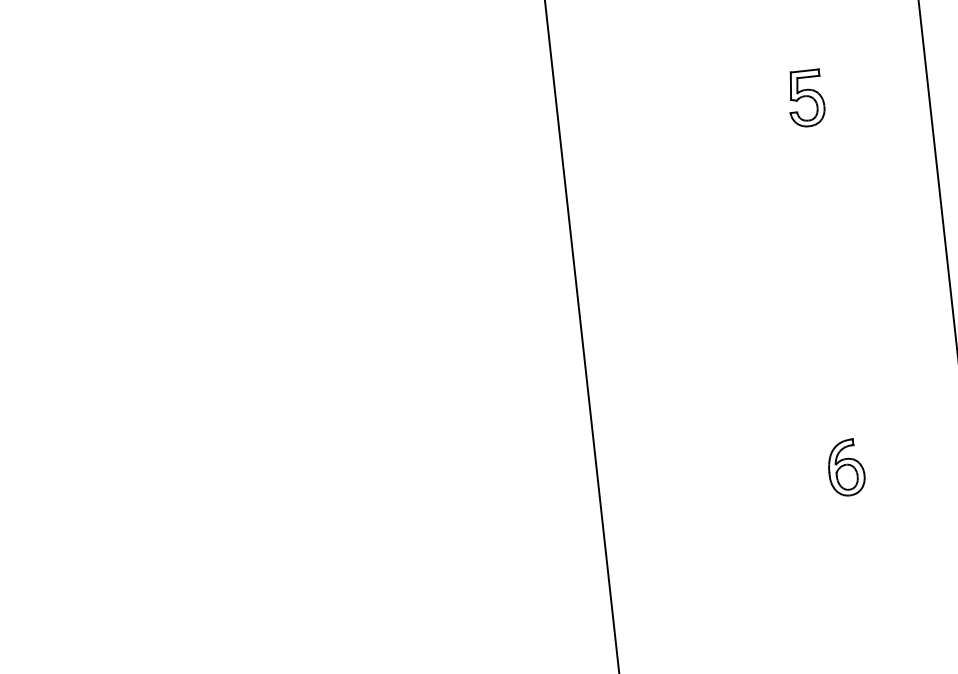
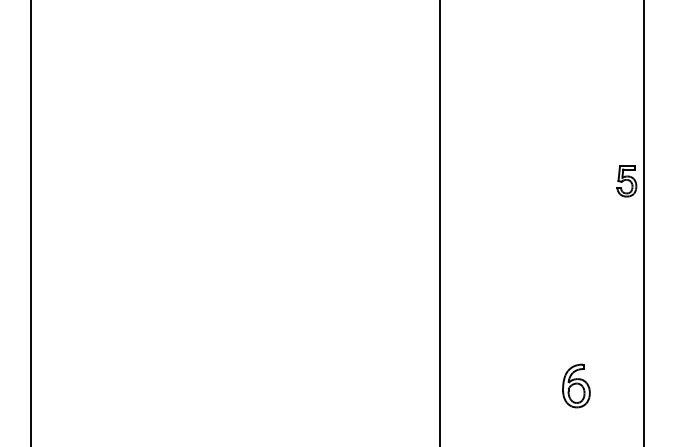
part: (805, 99) -> (626, 181), moved
part: (846, 467) -> (576, 385), size x1.4

